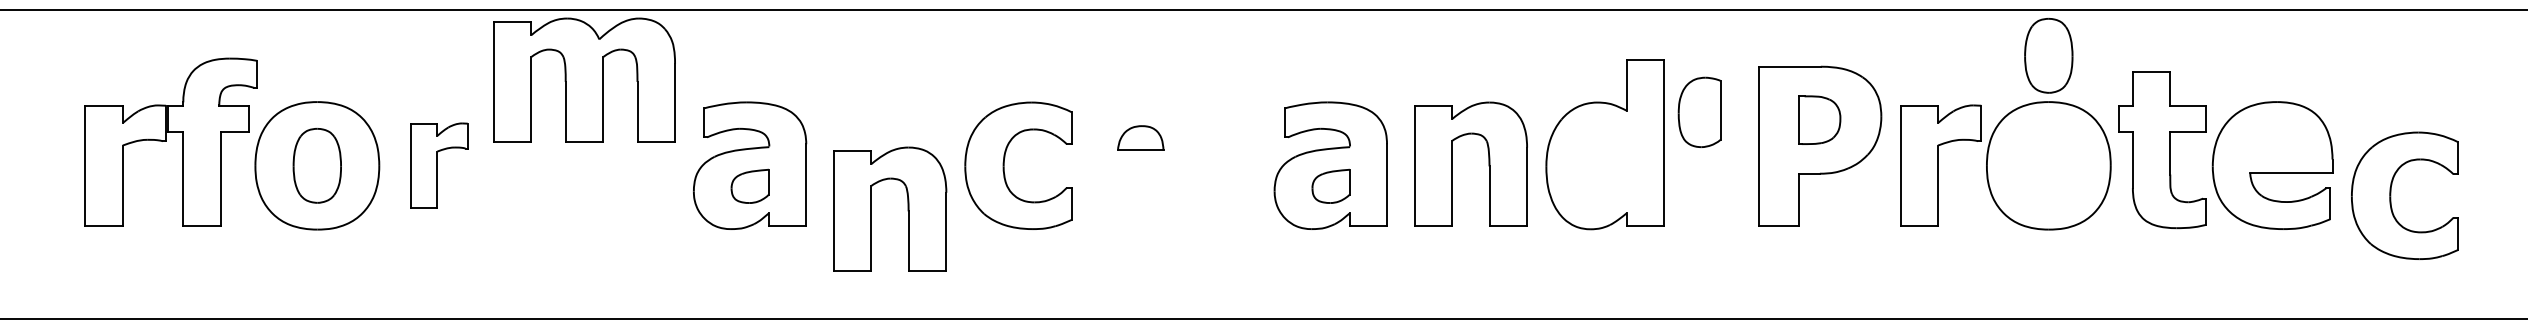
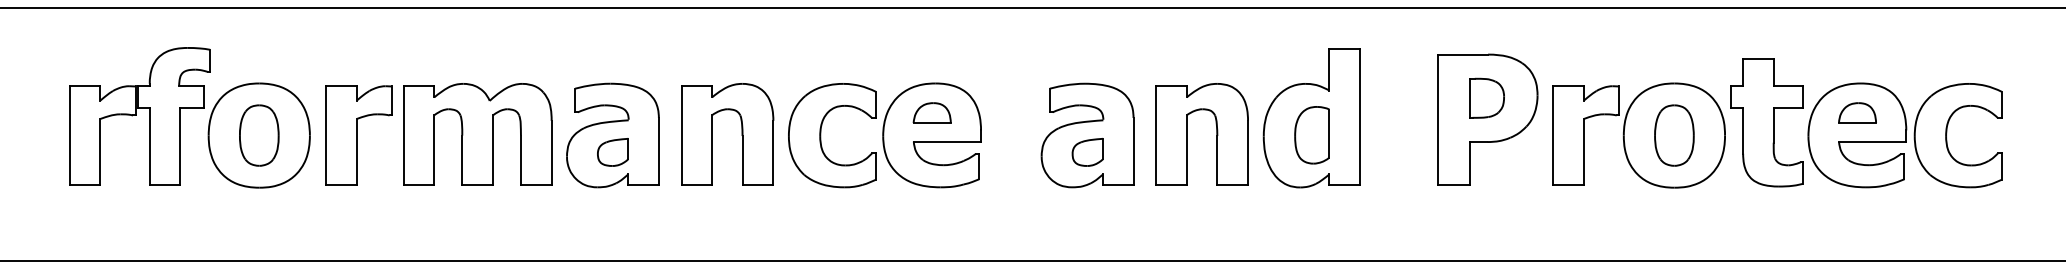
part: (2048, 55) -> (1674, 135), moved
part: (584, 79) -> (477, 133), moved
part: (1699, 111) -> (1312, 134), moved
part: (2272, 137) -> (1857, 112), added
part: (439, 165) -> (359, 135), size x1.43
part: (1140, 165) -> (932, 135), added
part: (2391, 195) -> (1947, 135), moved
part: (907, 208) -> (741, 133), moved

